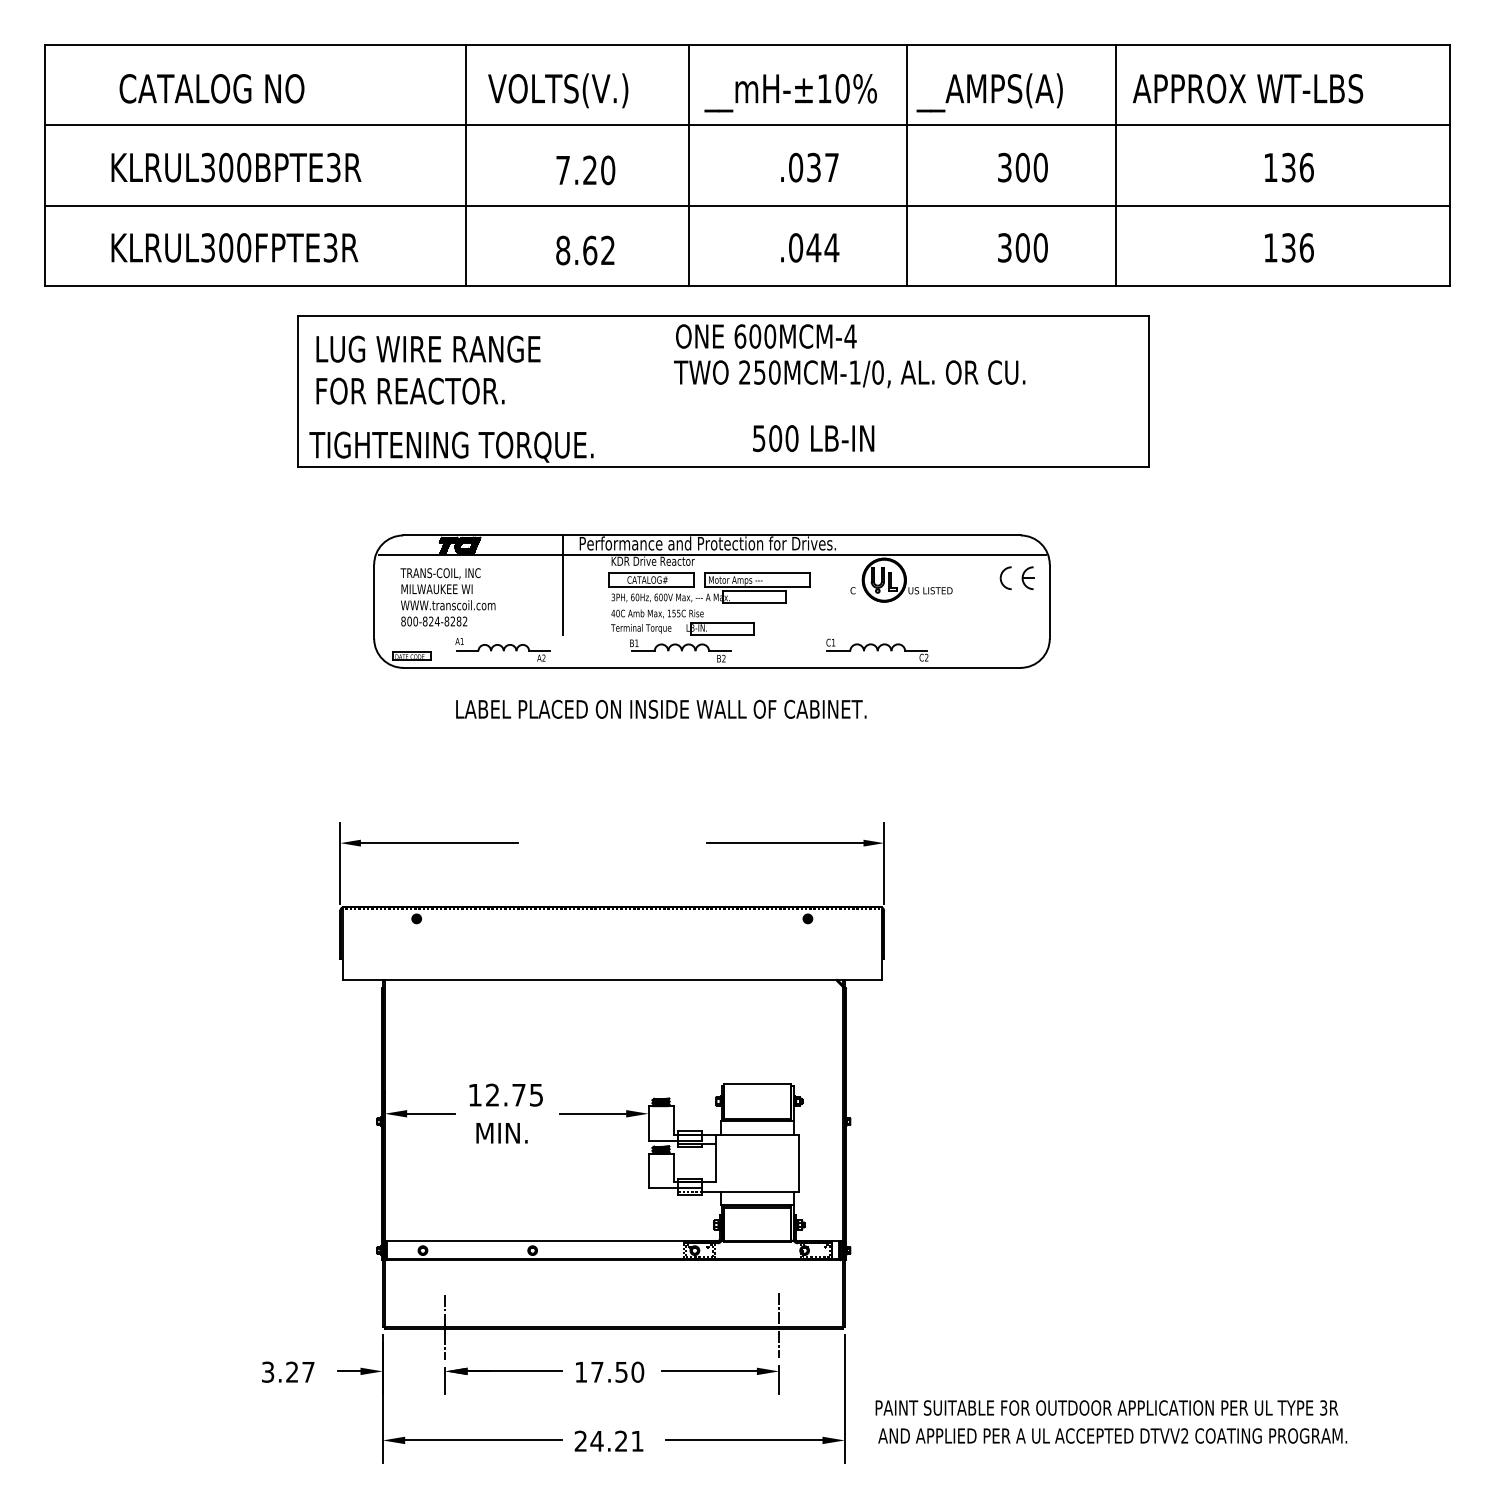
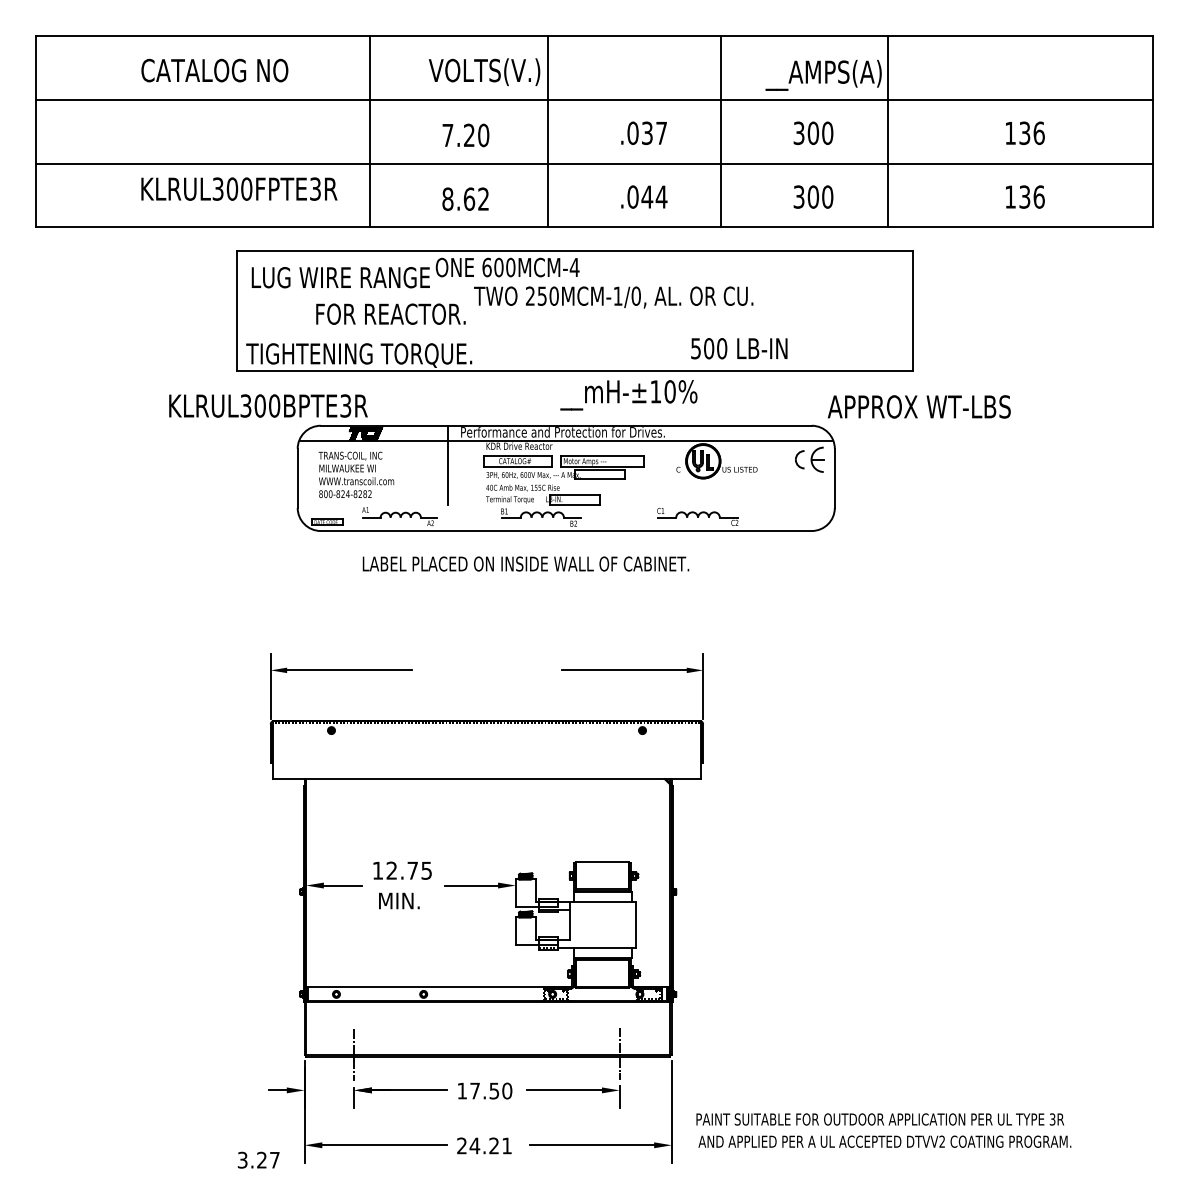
text: (211, 88) -> (214, 70), moved
text: (1247, 88) -> (918, 406), moved
text: (558, 90) -> (484, 71), moved
text: (989, 92) -> (823, 75), moved
text: (790, 93) -> (628, 395), moved
text: (236, 167) -> (268, 405), moved
text: (234, 247) -> (239, 188), moved
text: (766, 336) -> (507, 267), moved
text: (849, 374) -> (613, 297), moved
text: (410, 390) -> (390, 313), moved
text: (813, 438) -> (739, 348), moved
part: (1027, 577) -> (817, 459), size x1.4
text: (288, 1371) -> (258, 1159), moved

